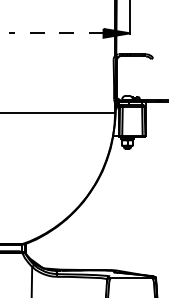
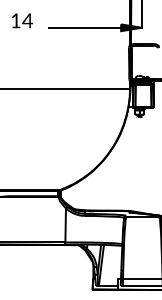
line: (56, 32) -> (84, 27), dashed -> solid

